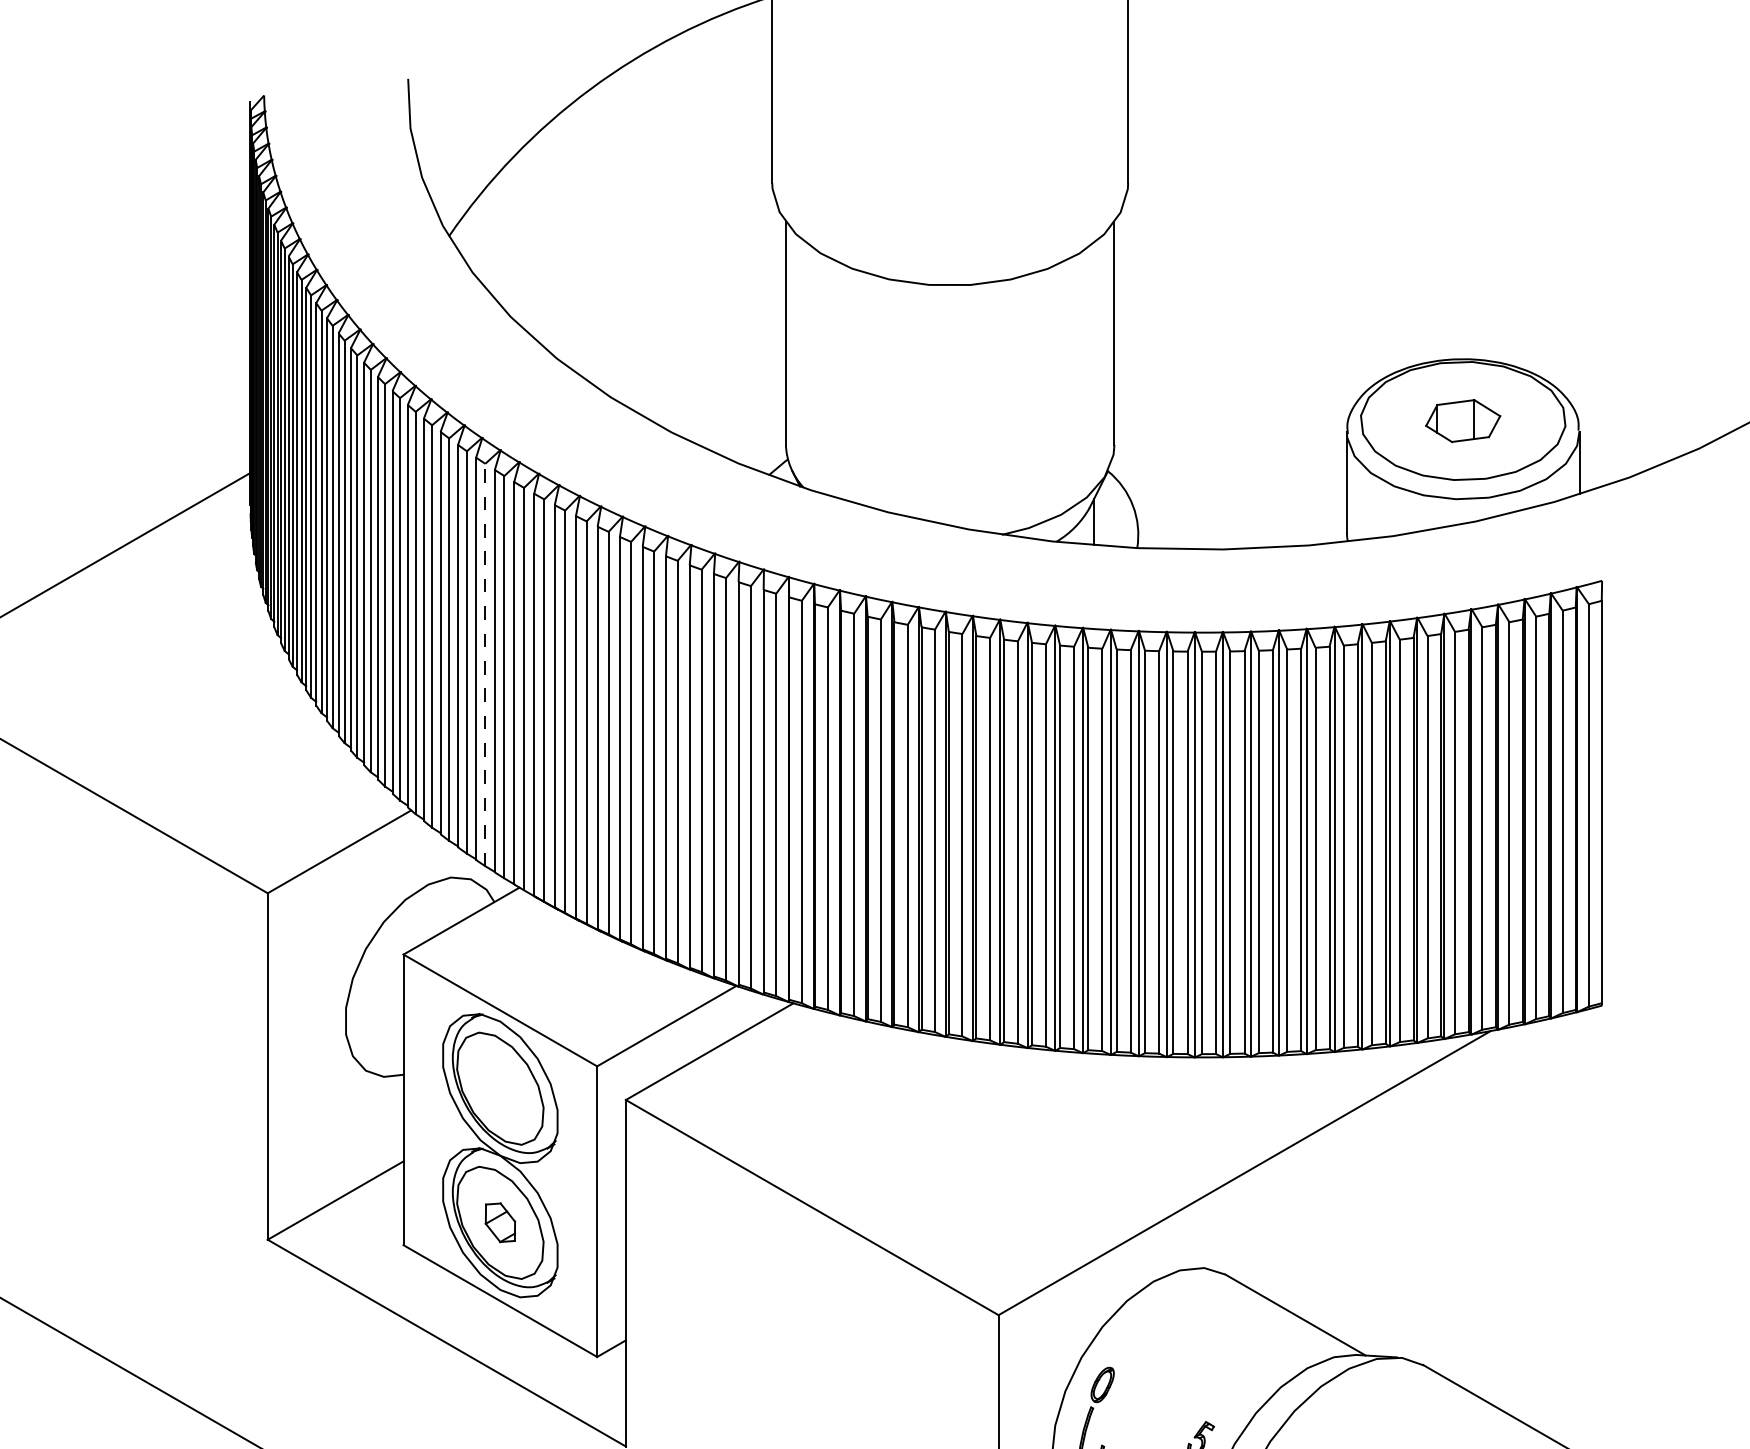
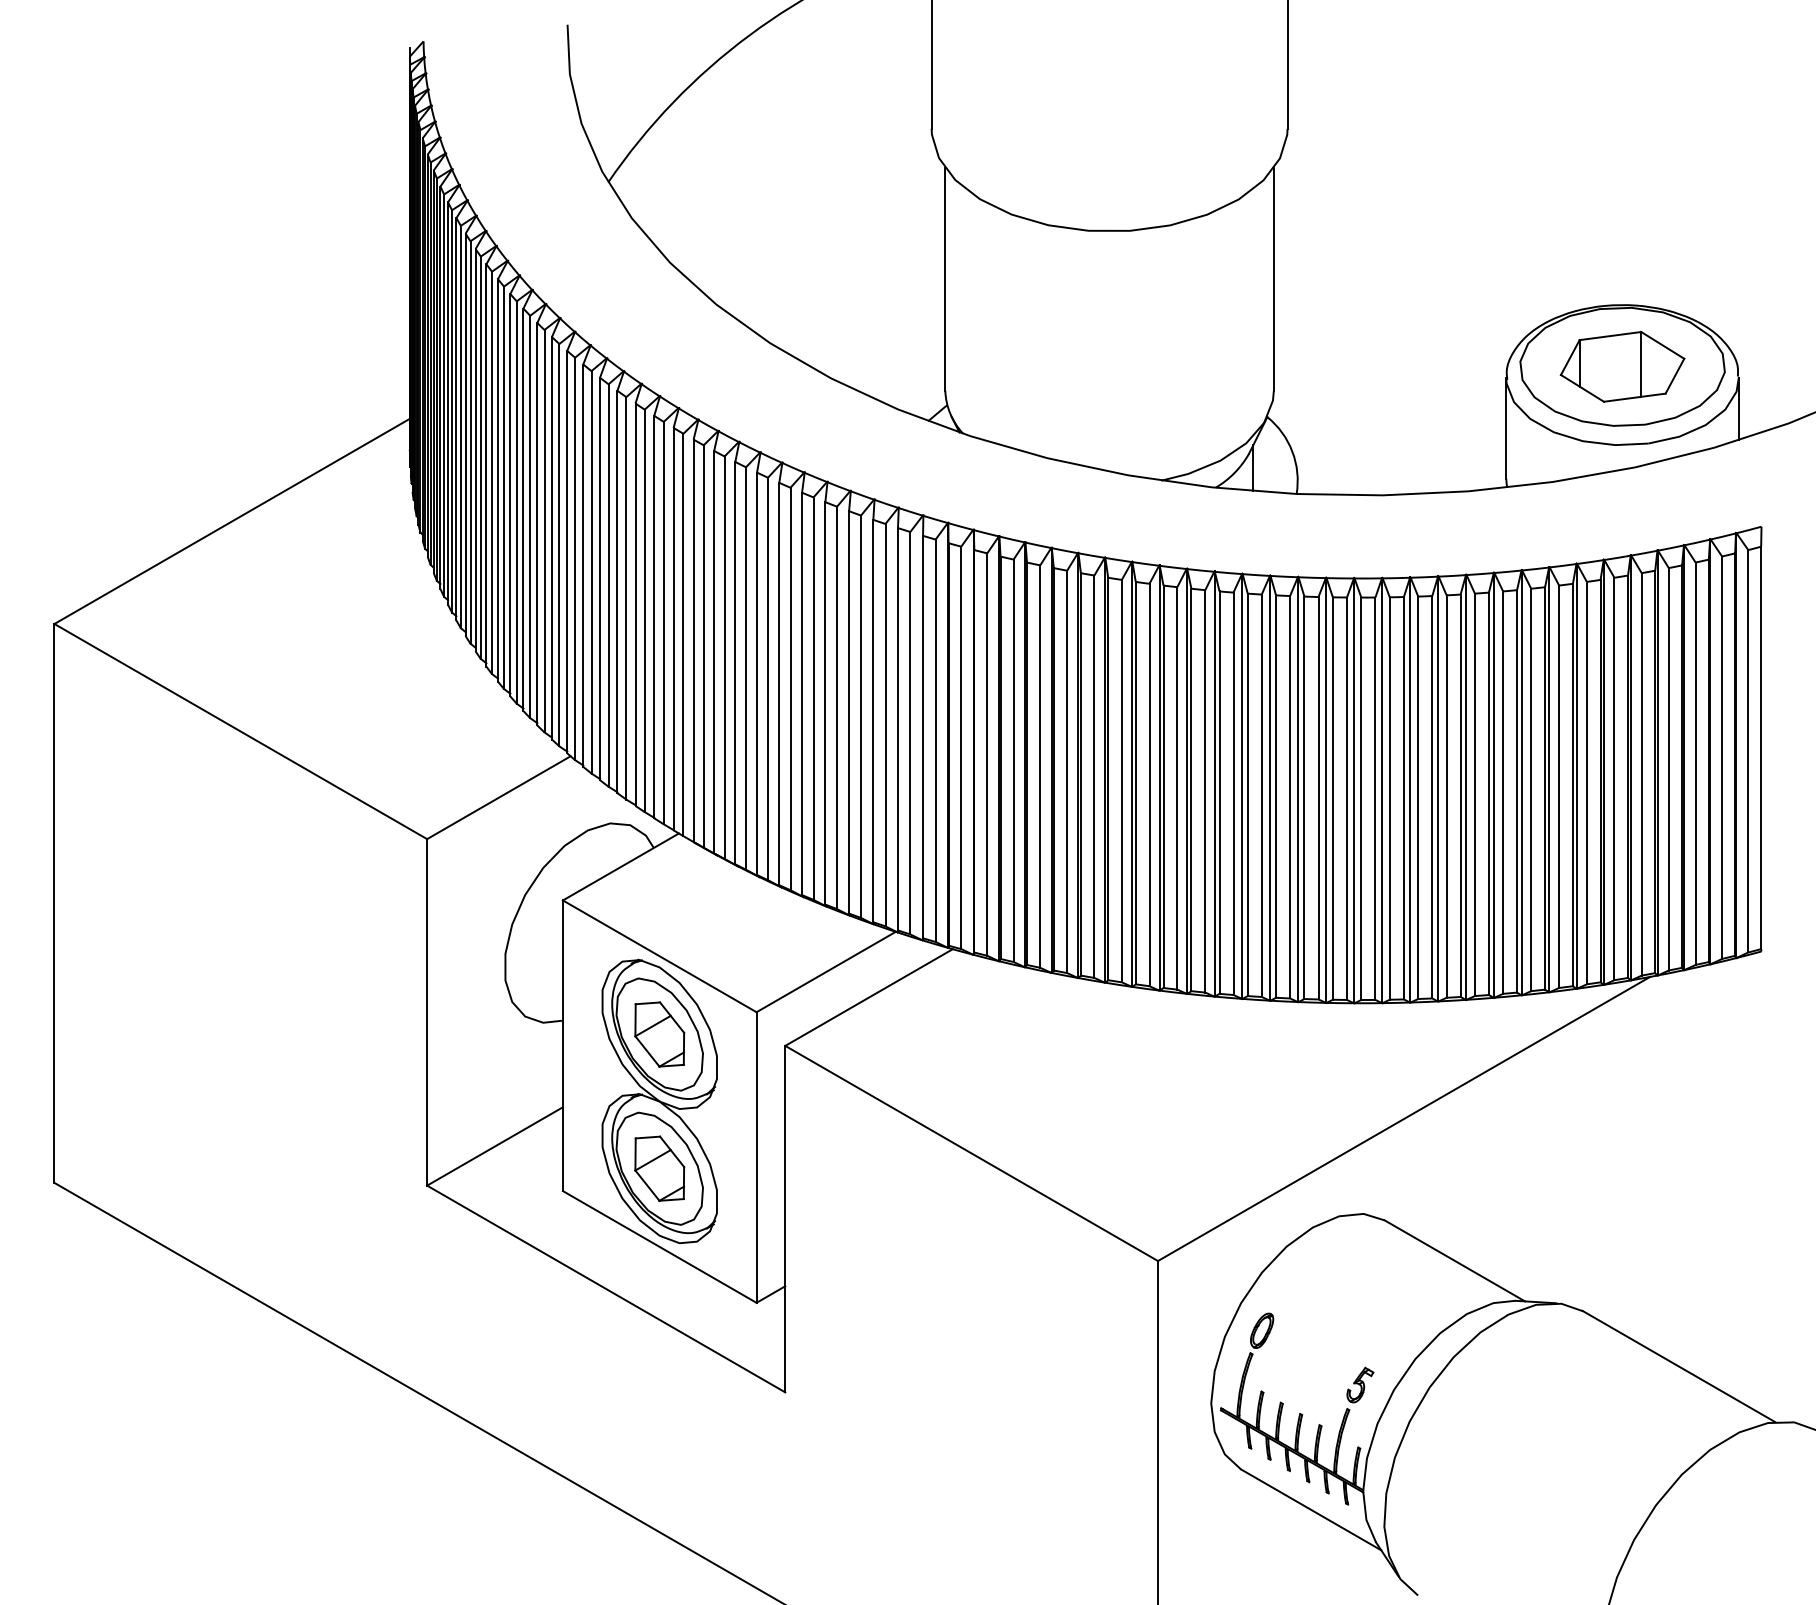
part: (1463, 420) -> (1622, 366), size x1.67
line: (485, 664) -> (644, 610), dashed -> solid
part: (500, 1088) -> (659, 1034), added
part: (500, 1222) -> (659, 1168), size x1.67

